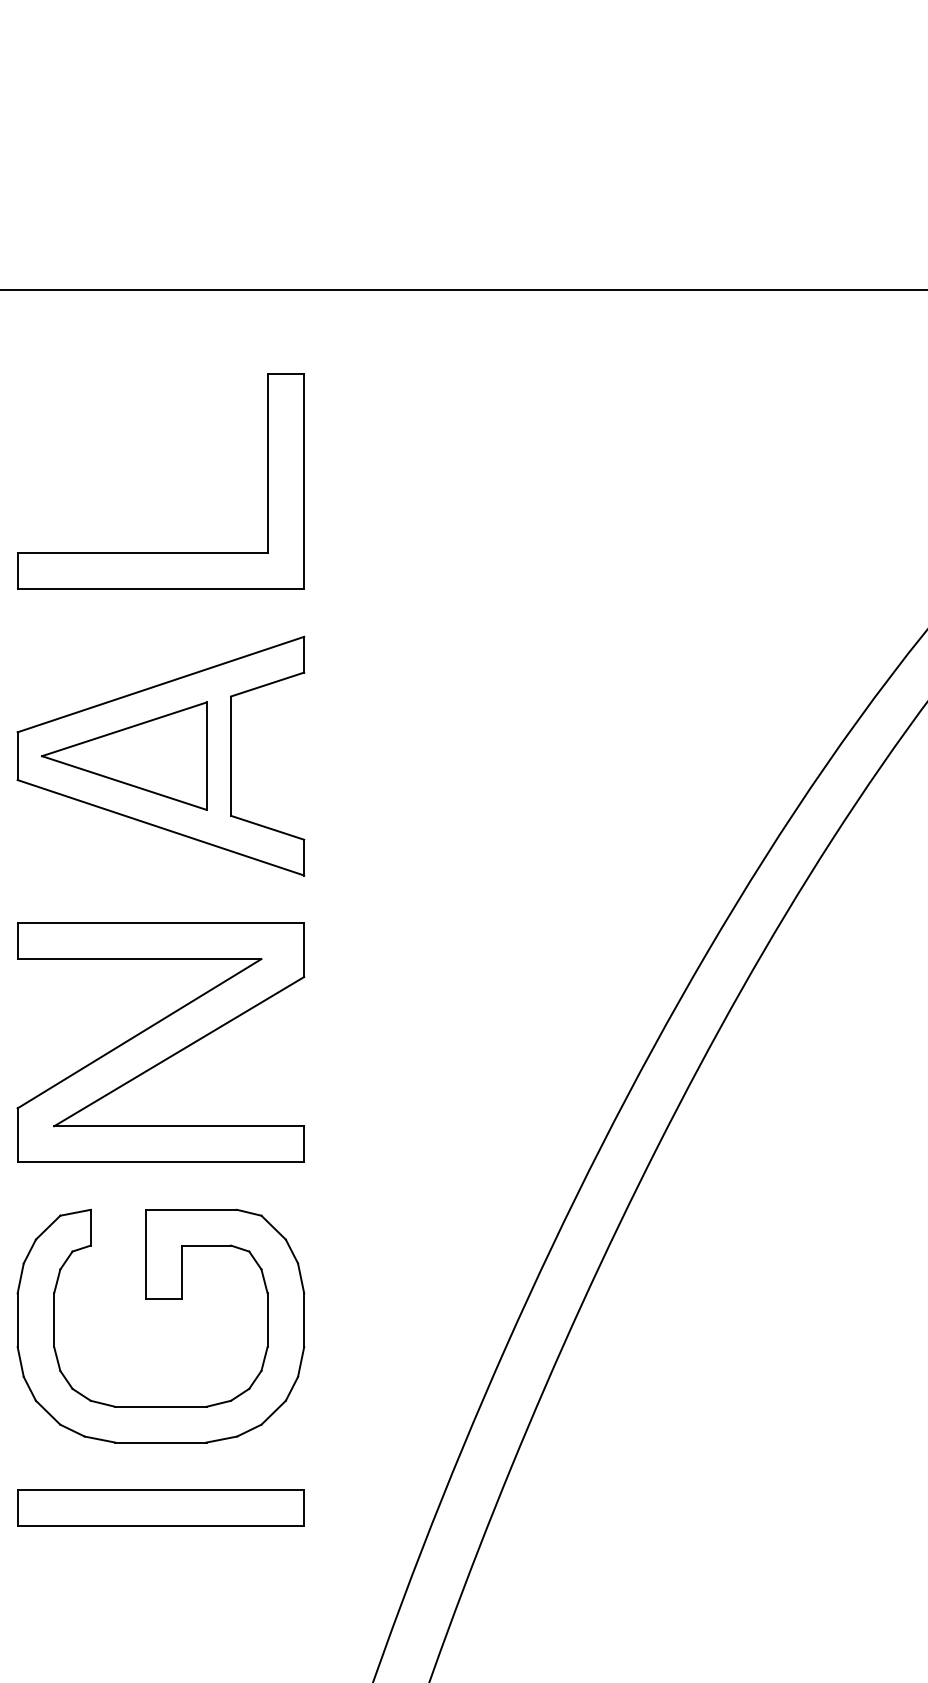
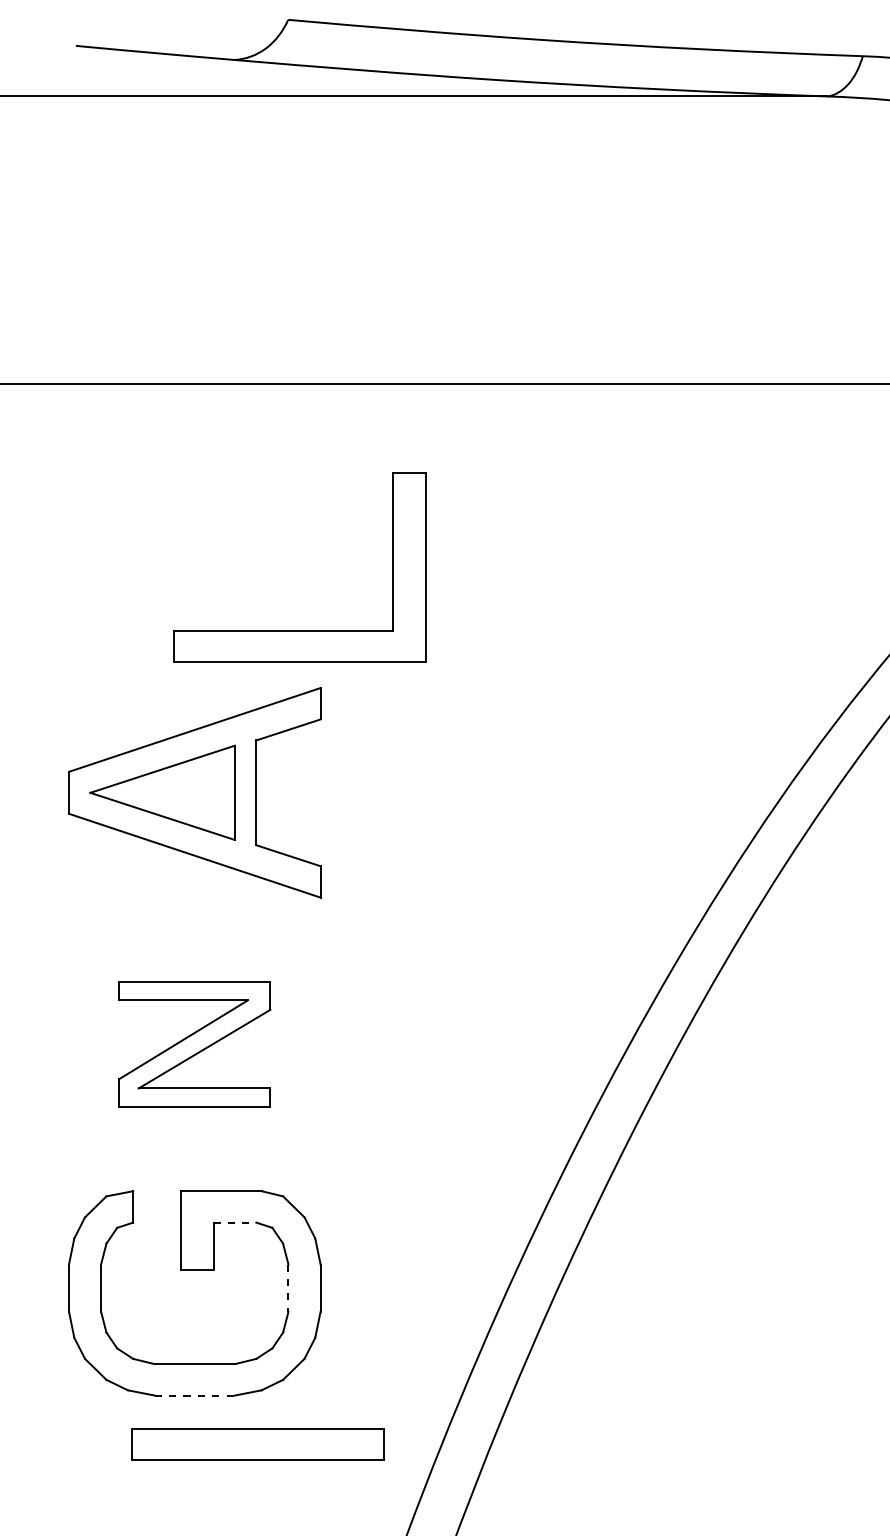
part: (160, 553) -> (299, 630), moved
part: (160, 1042) -> (194, 1044), size x0.6
line: (207, 1245) -> (235, 1222), solid -> dashed
line: (267, 1320) -> (288, 1288), solid -> dashed
line: (161, 1442) -> (195, 1395), solid -> dashed
part: (160, 1508) -> (257, 1444), moved

